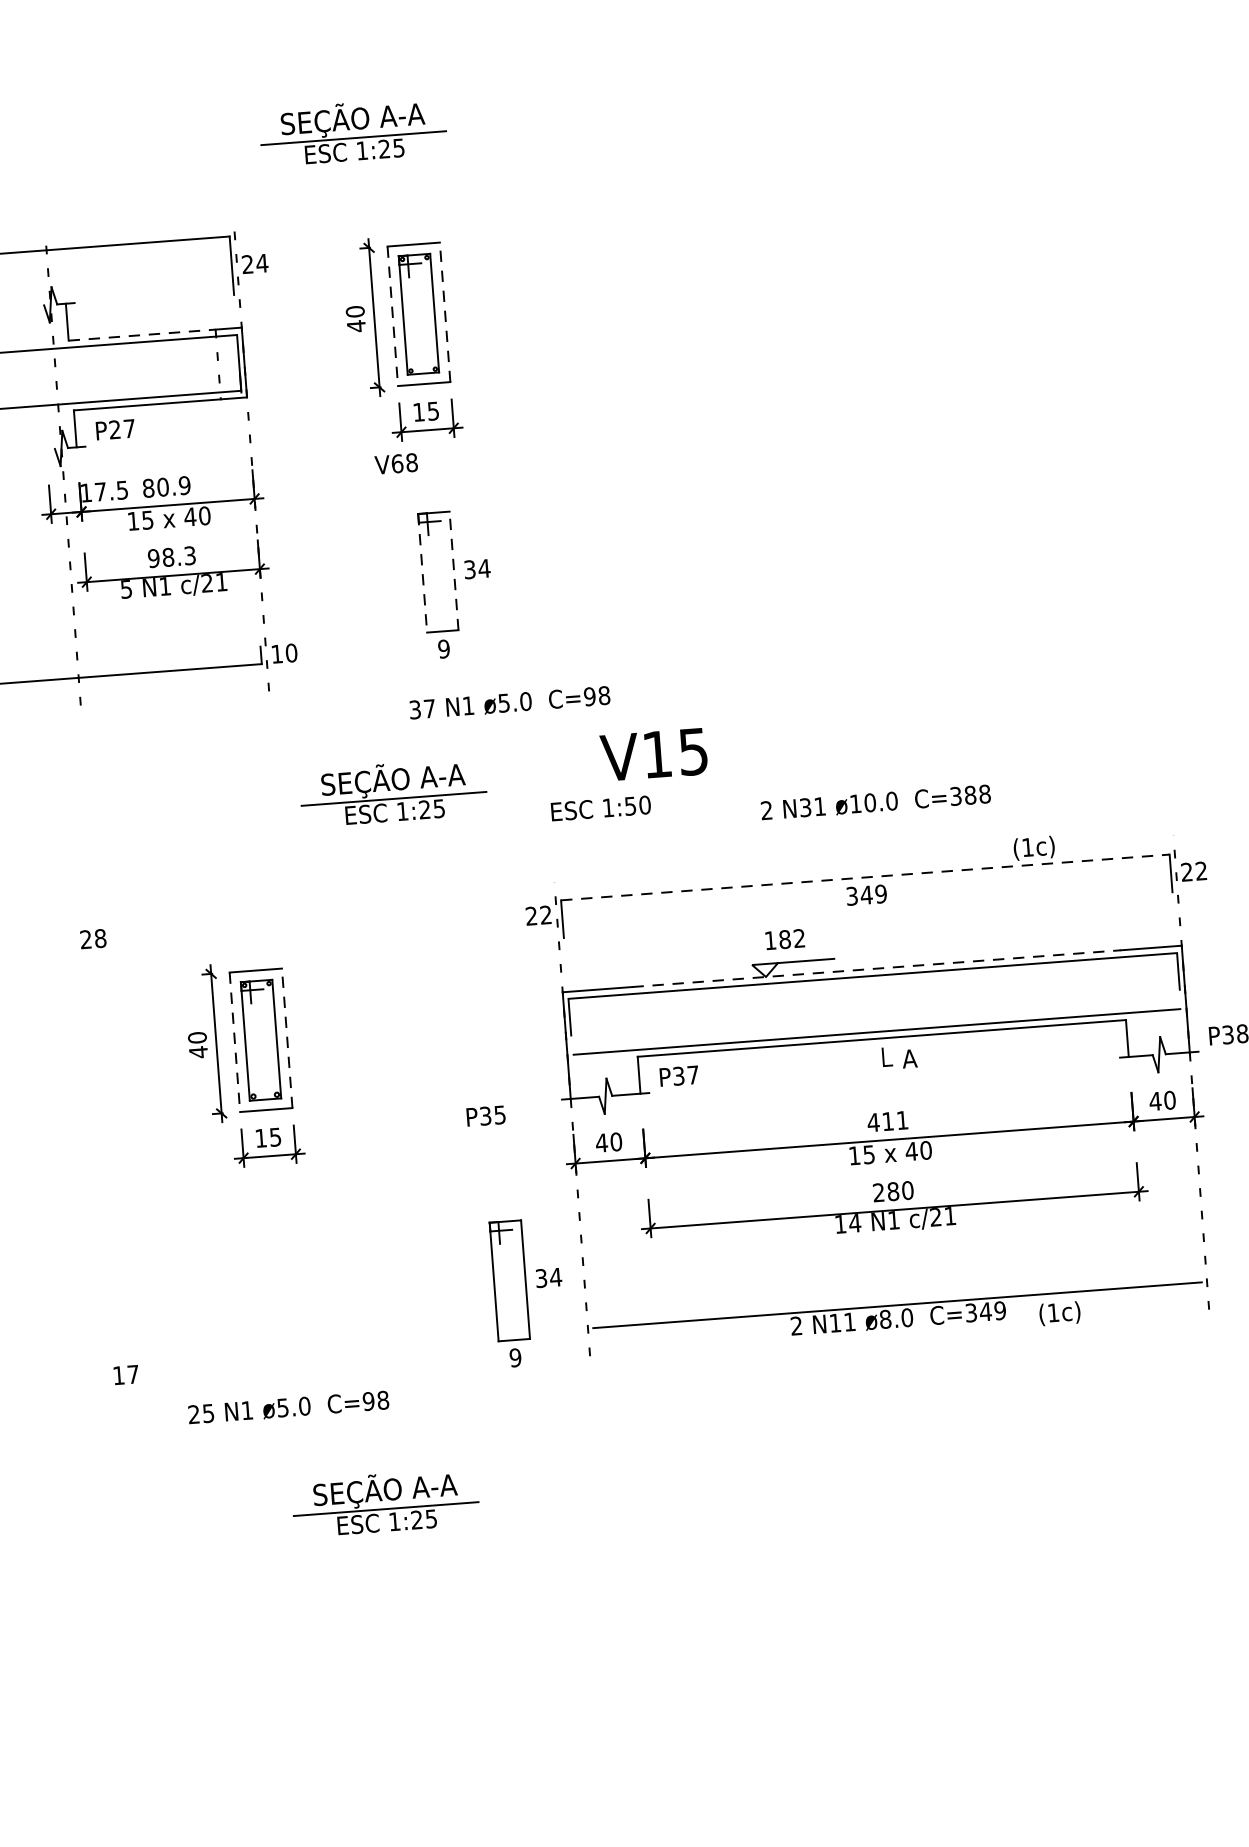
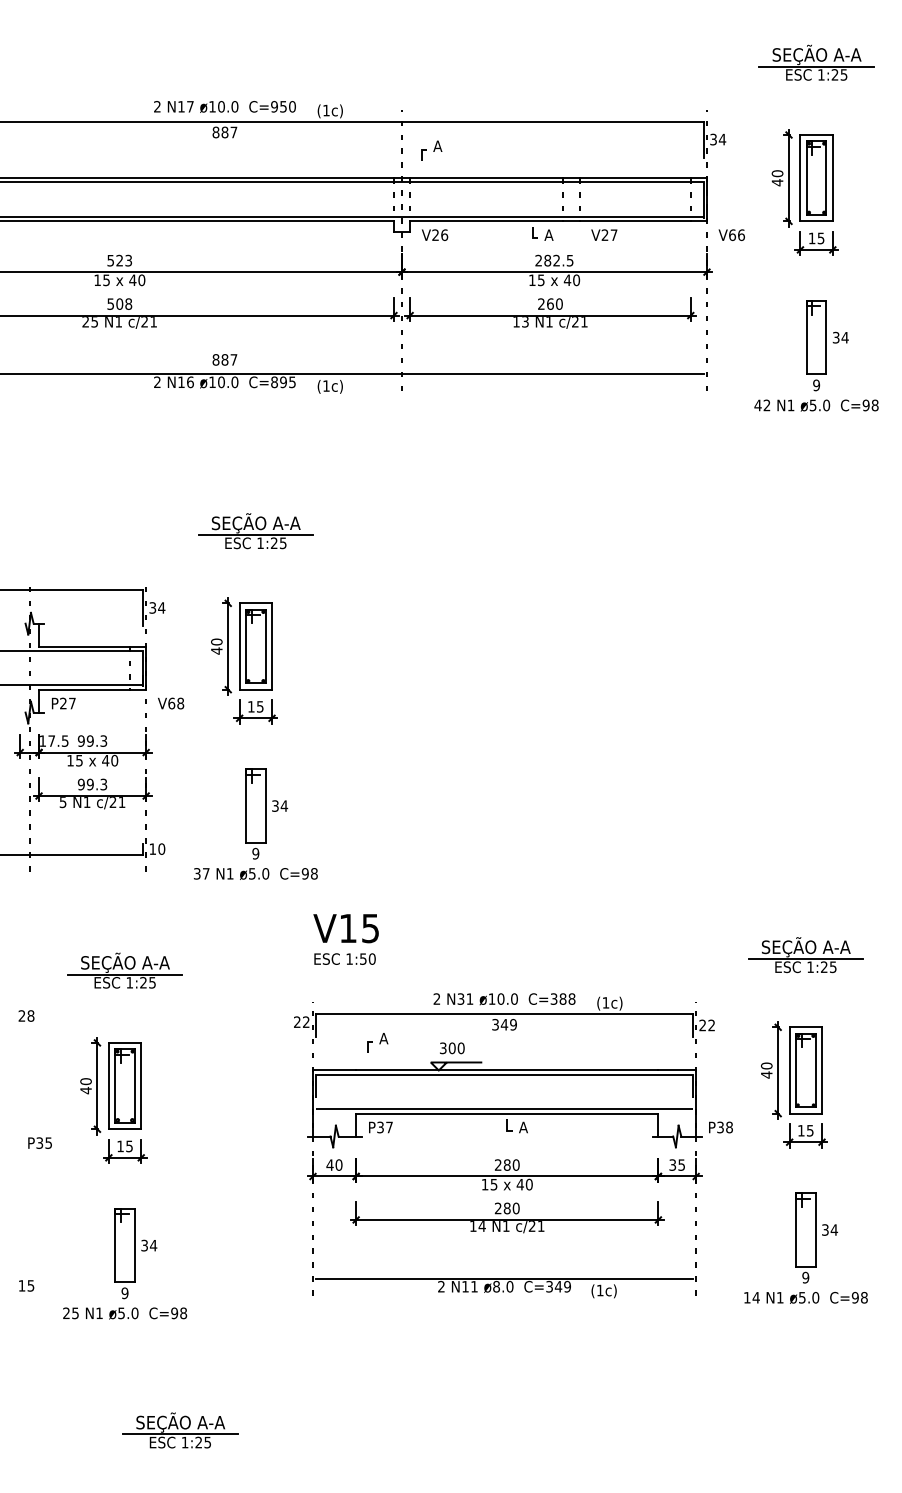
part: (352, 132) -> (255, 531), moved
text: (247, 263) -> (152, 607), 24 -> 34
line: (445, 312) -> (272, 646), dashed -> solid
line: (392, 317) -> (239, 647), dashed -> solid
line: (143, 334) -> (85, 646), dashed -> solid
text: (397, 463) -> (171, 703), moved
text: (166, 485) -> (92, 740), 80.9 -> 99.3
text: (166, 557) -> (89, 784), 98.3 -> 99.3
line: (453, 571) -> (265, 806), dashed -> solid
line: (423, 573) -> (246, 806), dashed -> solid
text: (509, 702) -> (255, 873), moved
text: (652, 754) -> (345, 928), moved
part: (392, 792) -> (124, 970), moved
text: (875, 803) -> (504, 999), moved
line: (866, 876) -> (505, 1013), dashed -> solid
part: (663, 939) -> (377, 1042), added
text: (785, 939) -> (452, 1048), 182 -> 300
line: (876, 968) -> (507, 1070), dashed -> solid
line: (287, 1037) -> (141, 1085), dashed -> solid
line: (234, 1042) -> (108, 1086), dashed -> solid
text: (1163, 1099) -> (677, 1164), 40 -> 35
text: (485, 1115) -> (39, 1142), moved
text: (886, 1120) -> (506, 1164), 411 -> 280
part: (527, 1292) -> (135, 1253), moved
text: (132, 1373) -> (30, 1285), 17 -> 15
part: (385, 1502) -> (180, 1430), moved

